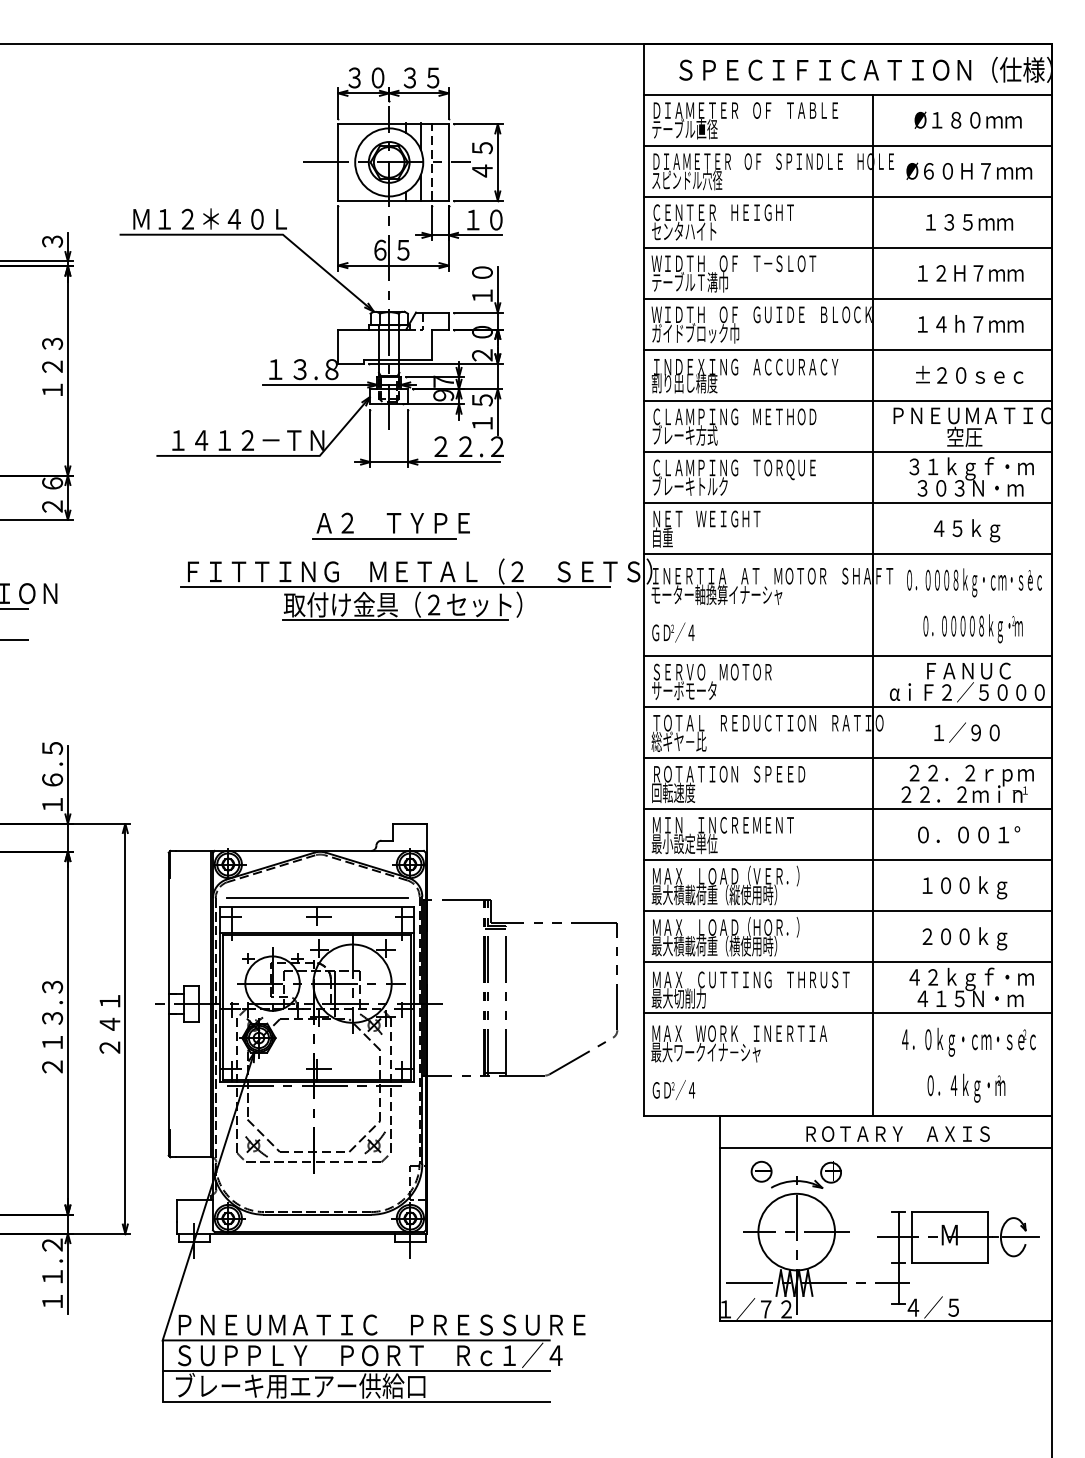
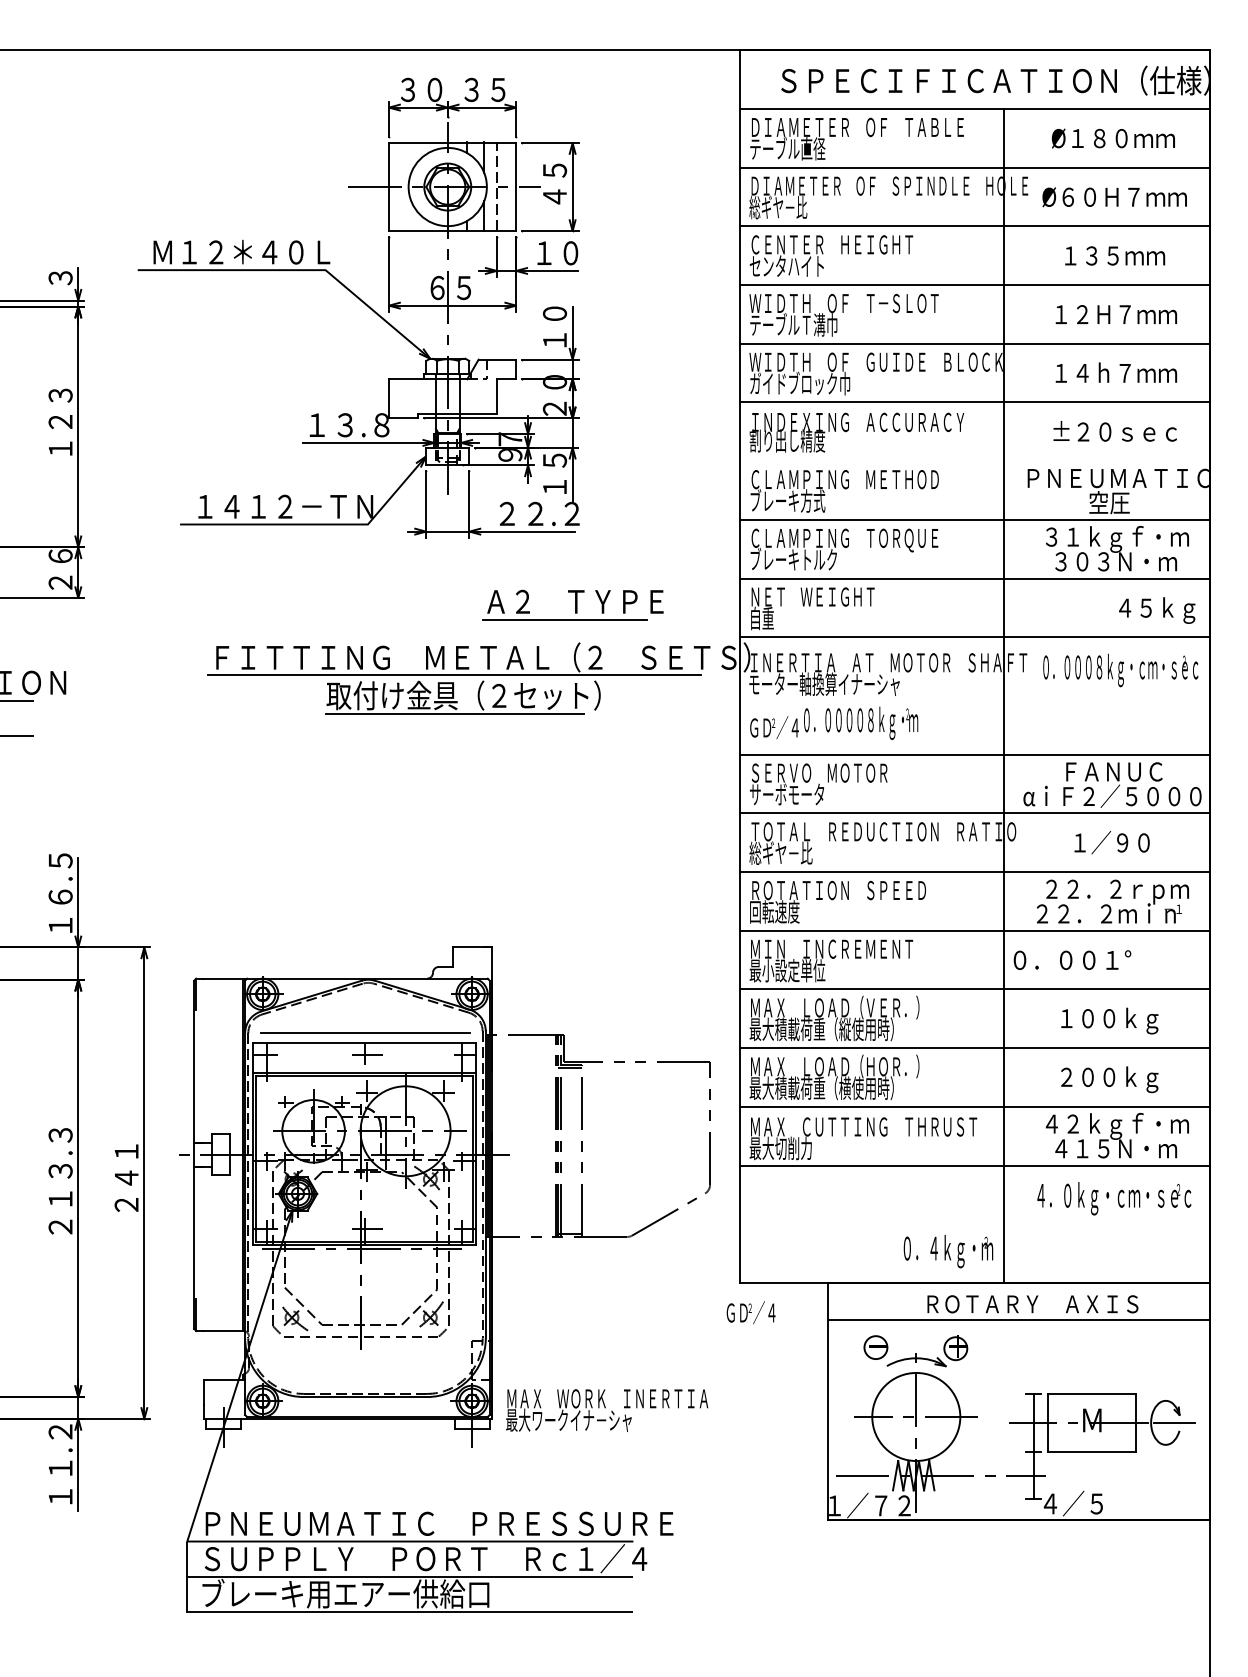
text: (686, 180) -> (789, 207), スピンドル穴径 -> 総ギヤ－比
line: (847, 401) -> (974, 461), removed
part: (390, 525) -> (572, 604), moved
text: (967, 530) -> (1157, 610), moved
text: (973, 628) -> (861, 722), moved
text: (969, 834) -> (1072, 959), moved
text: (739, 1043) -> (607, 1410), moved
text: (966, 1088) -> (948, 1251), moved
text: (673, 1089) -> (750, 1312), moved

